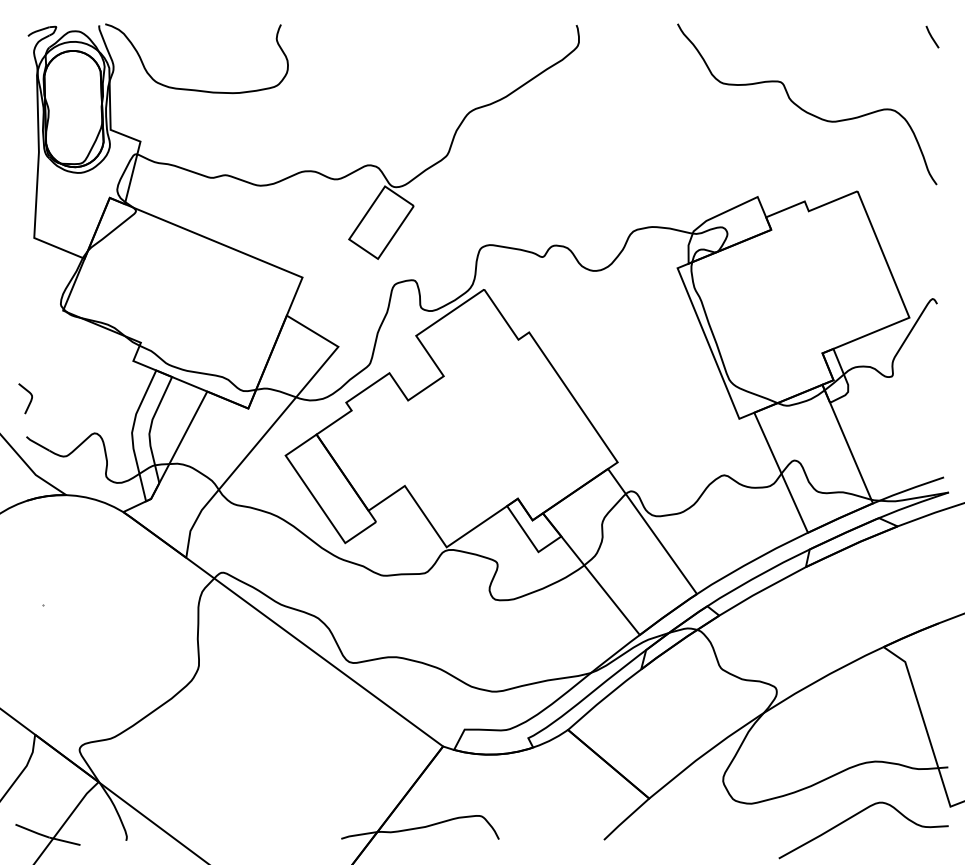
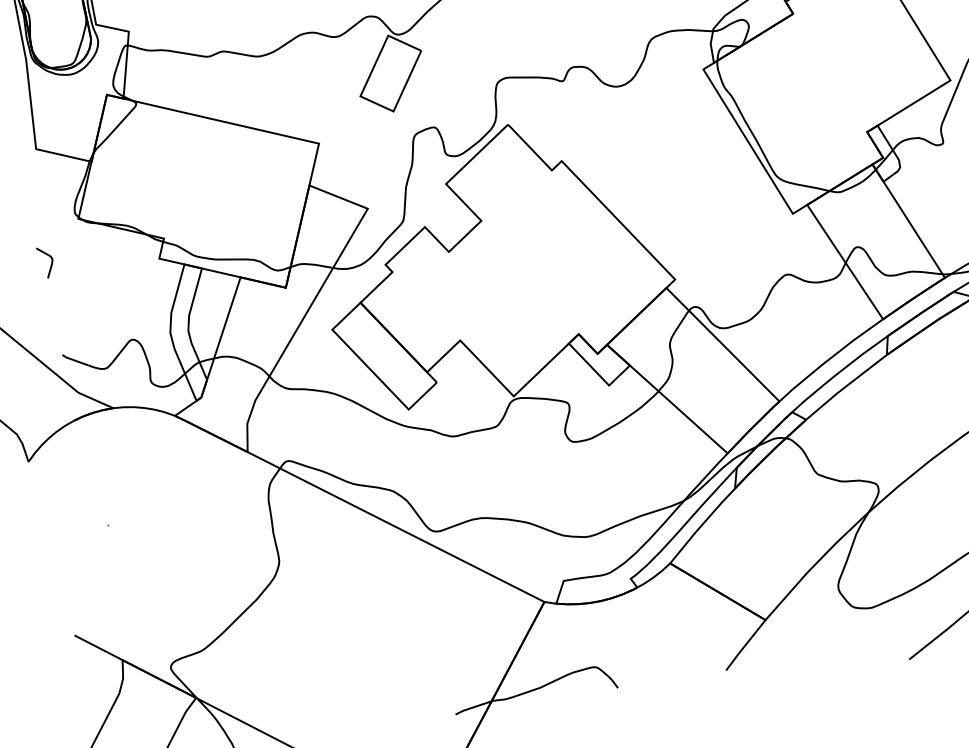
curve: (29, 401) -> (50, 264), moved

